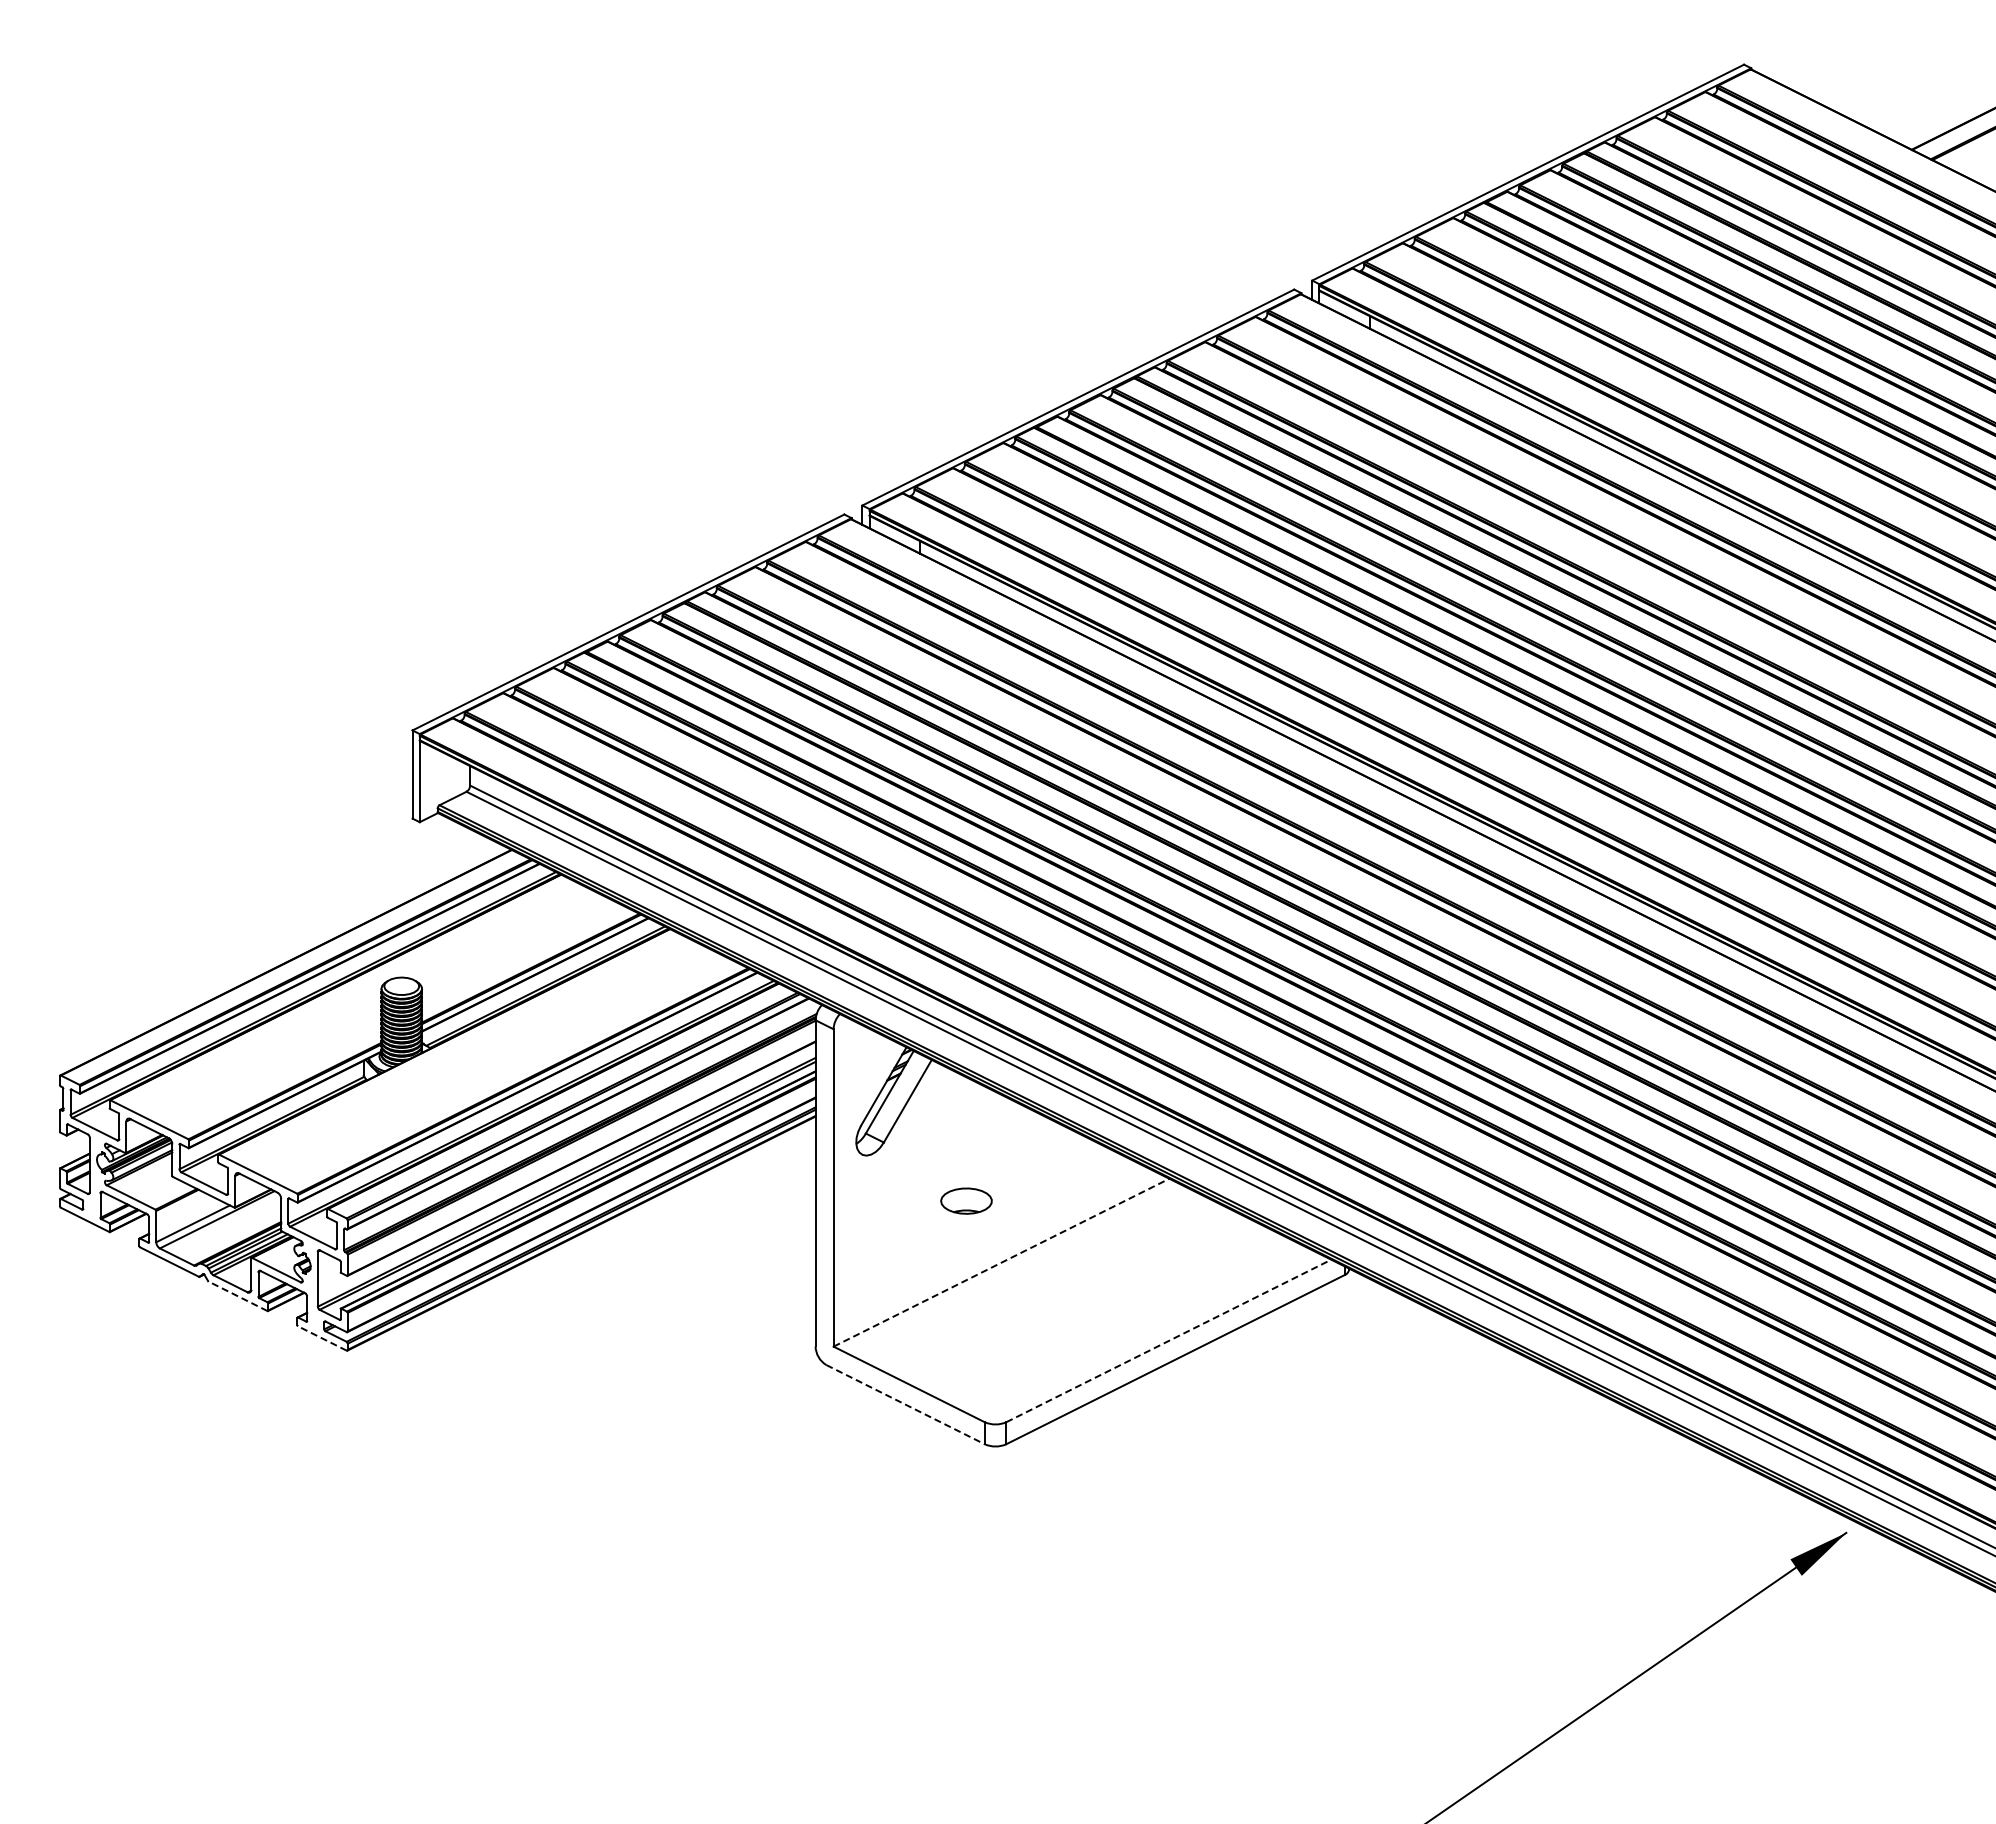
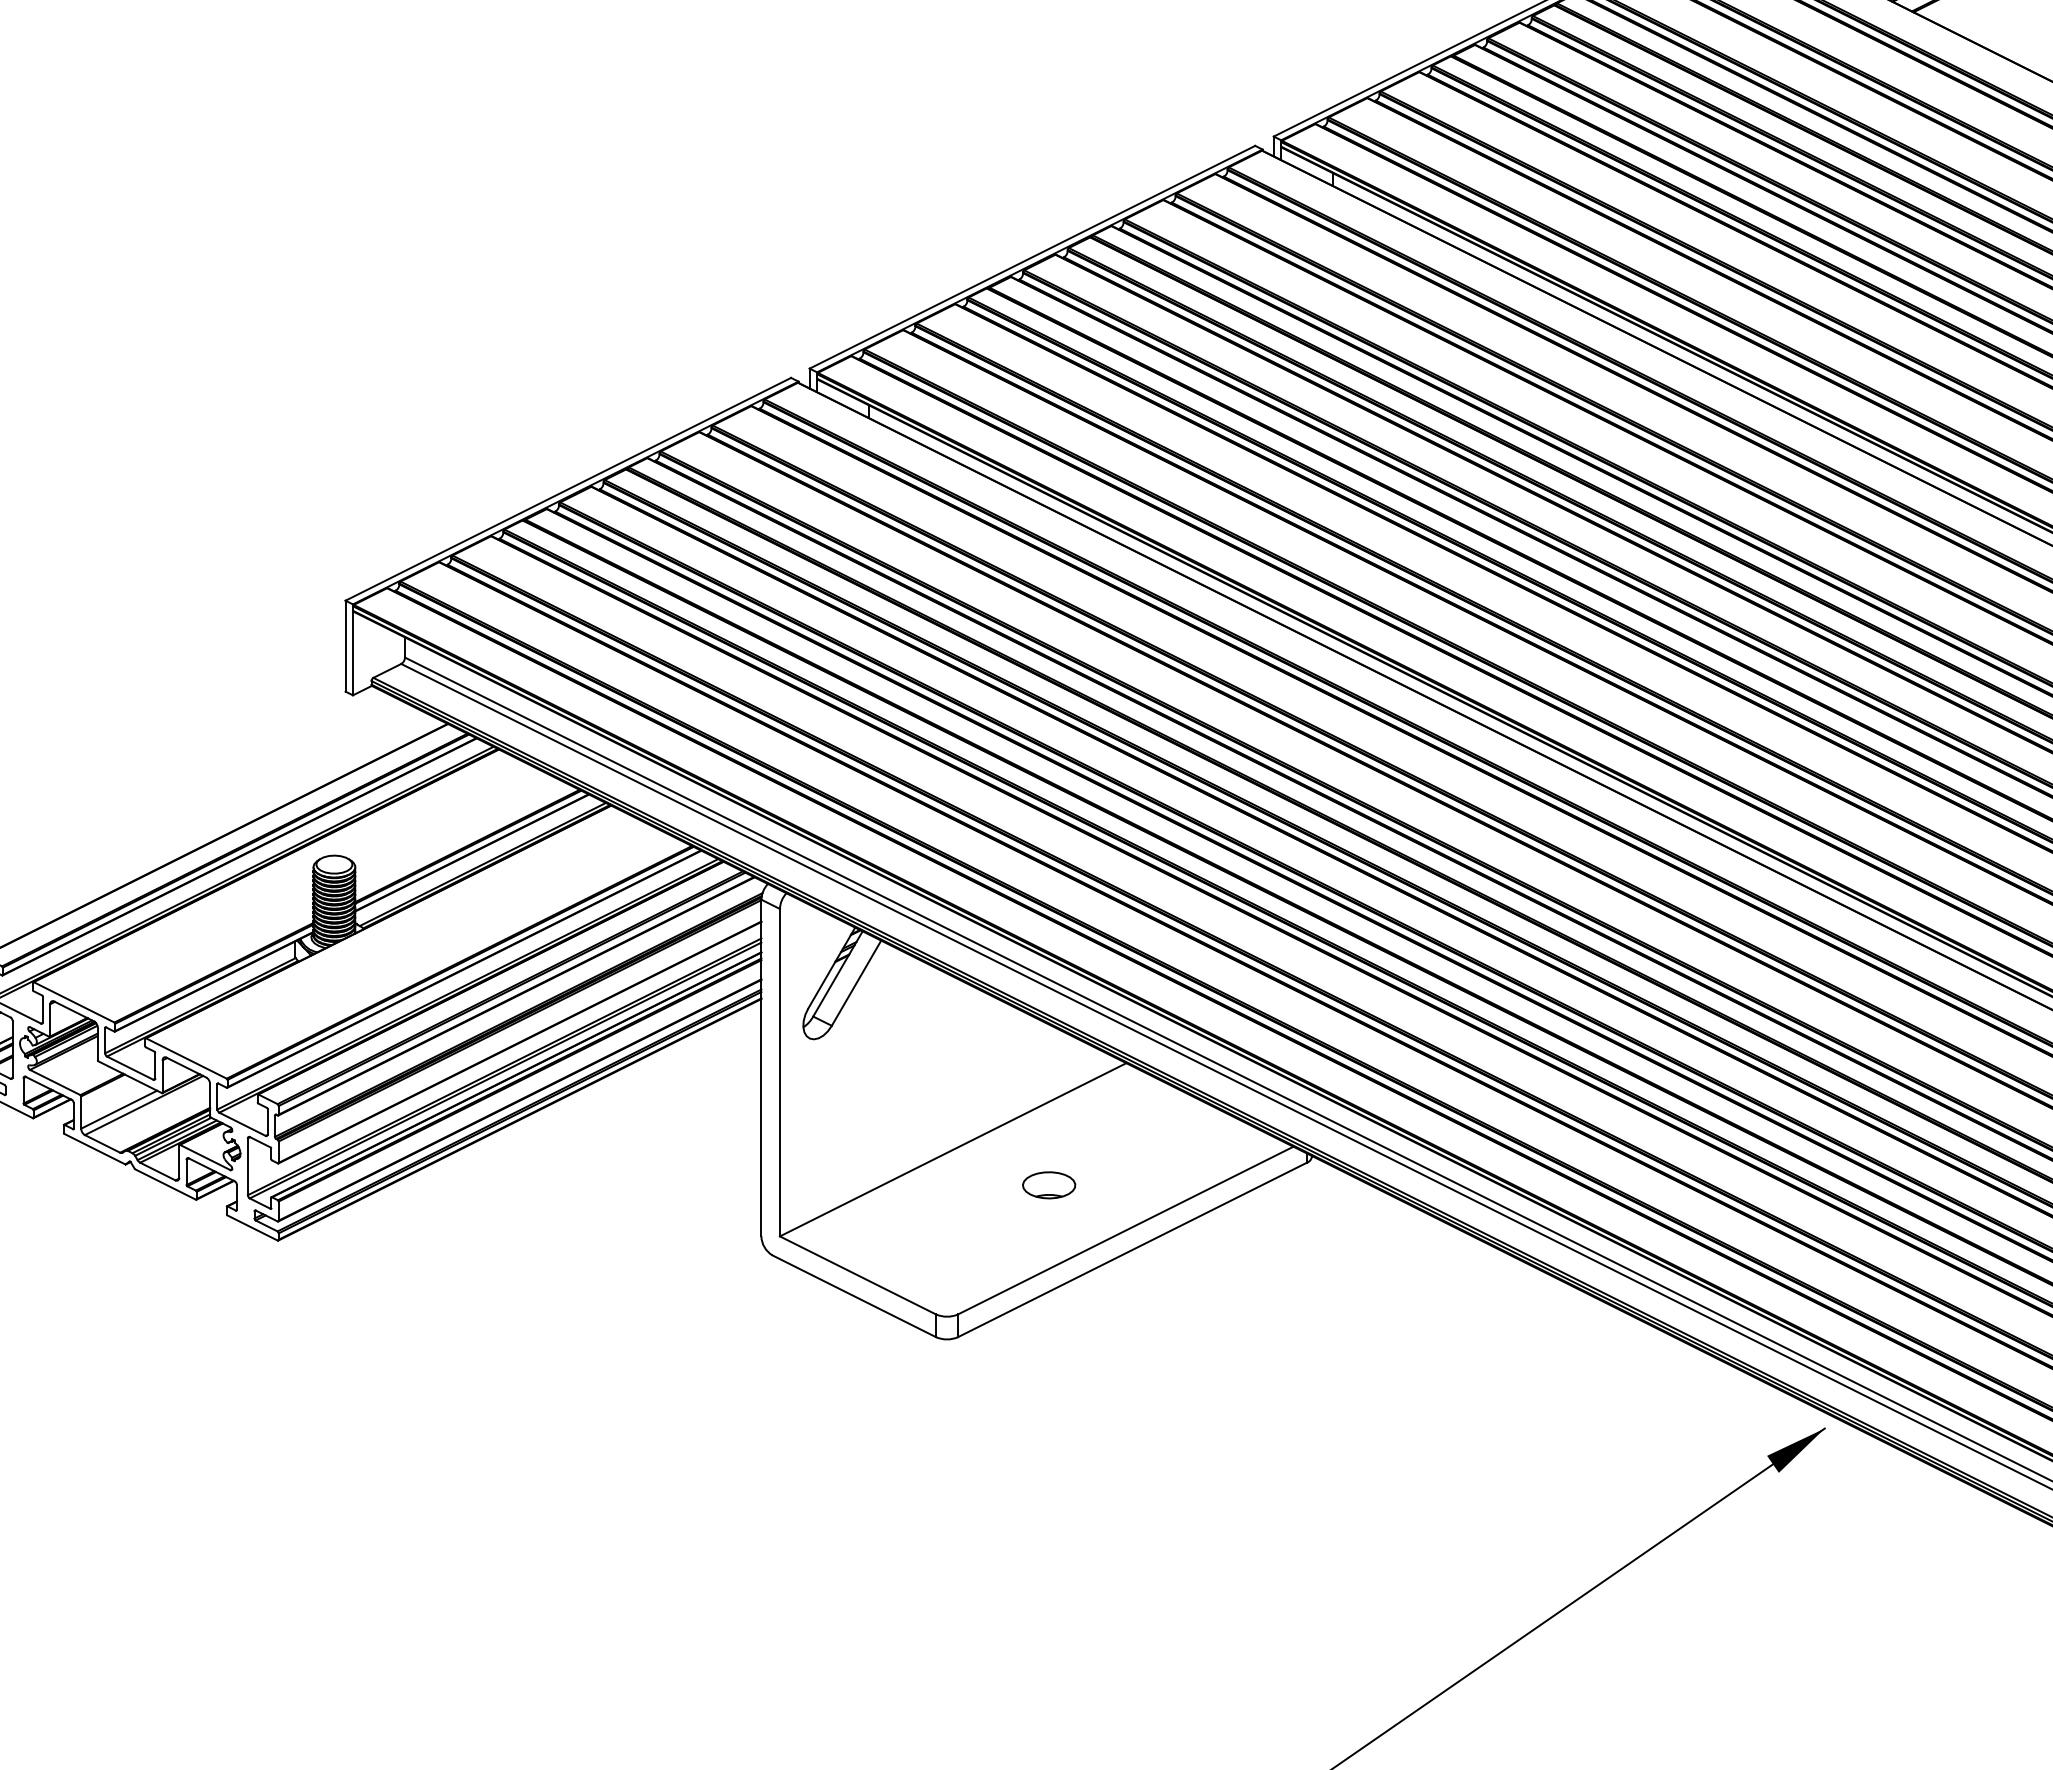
part: (966, 1200) -> (1049, 1184), moved
line: (1001, 1262) -> (953, 1149), dashed -> solid
line: (238, 1296) -> (166, 1184), dashed -> solid
line: (321, 1338) -> (251, 1228), dashed -> solid
line: (1168, 1340) -> (1125, 1230), dashed -> solid
line: (905, 1404) -> (854, 1296), dashed -> solid

